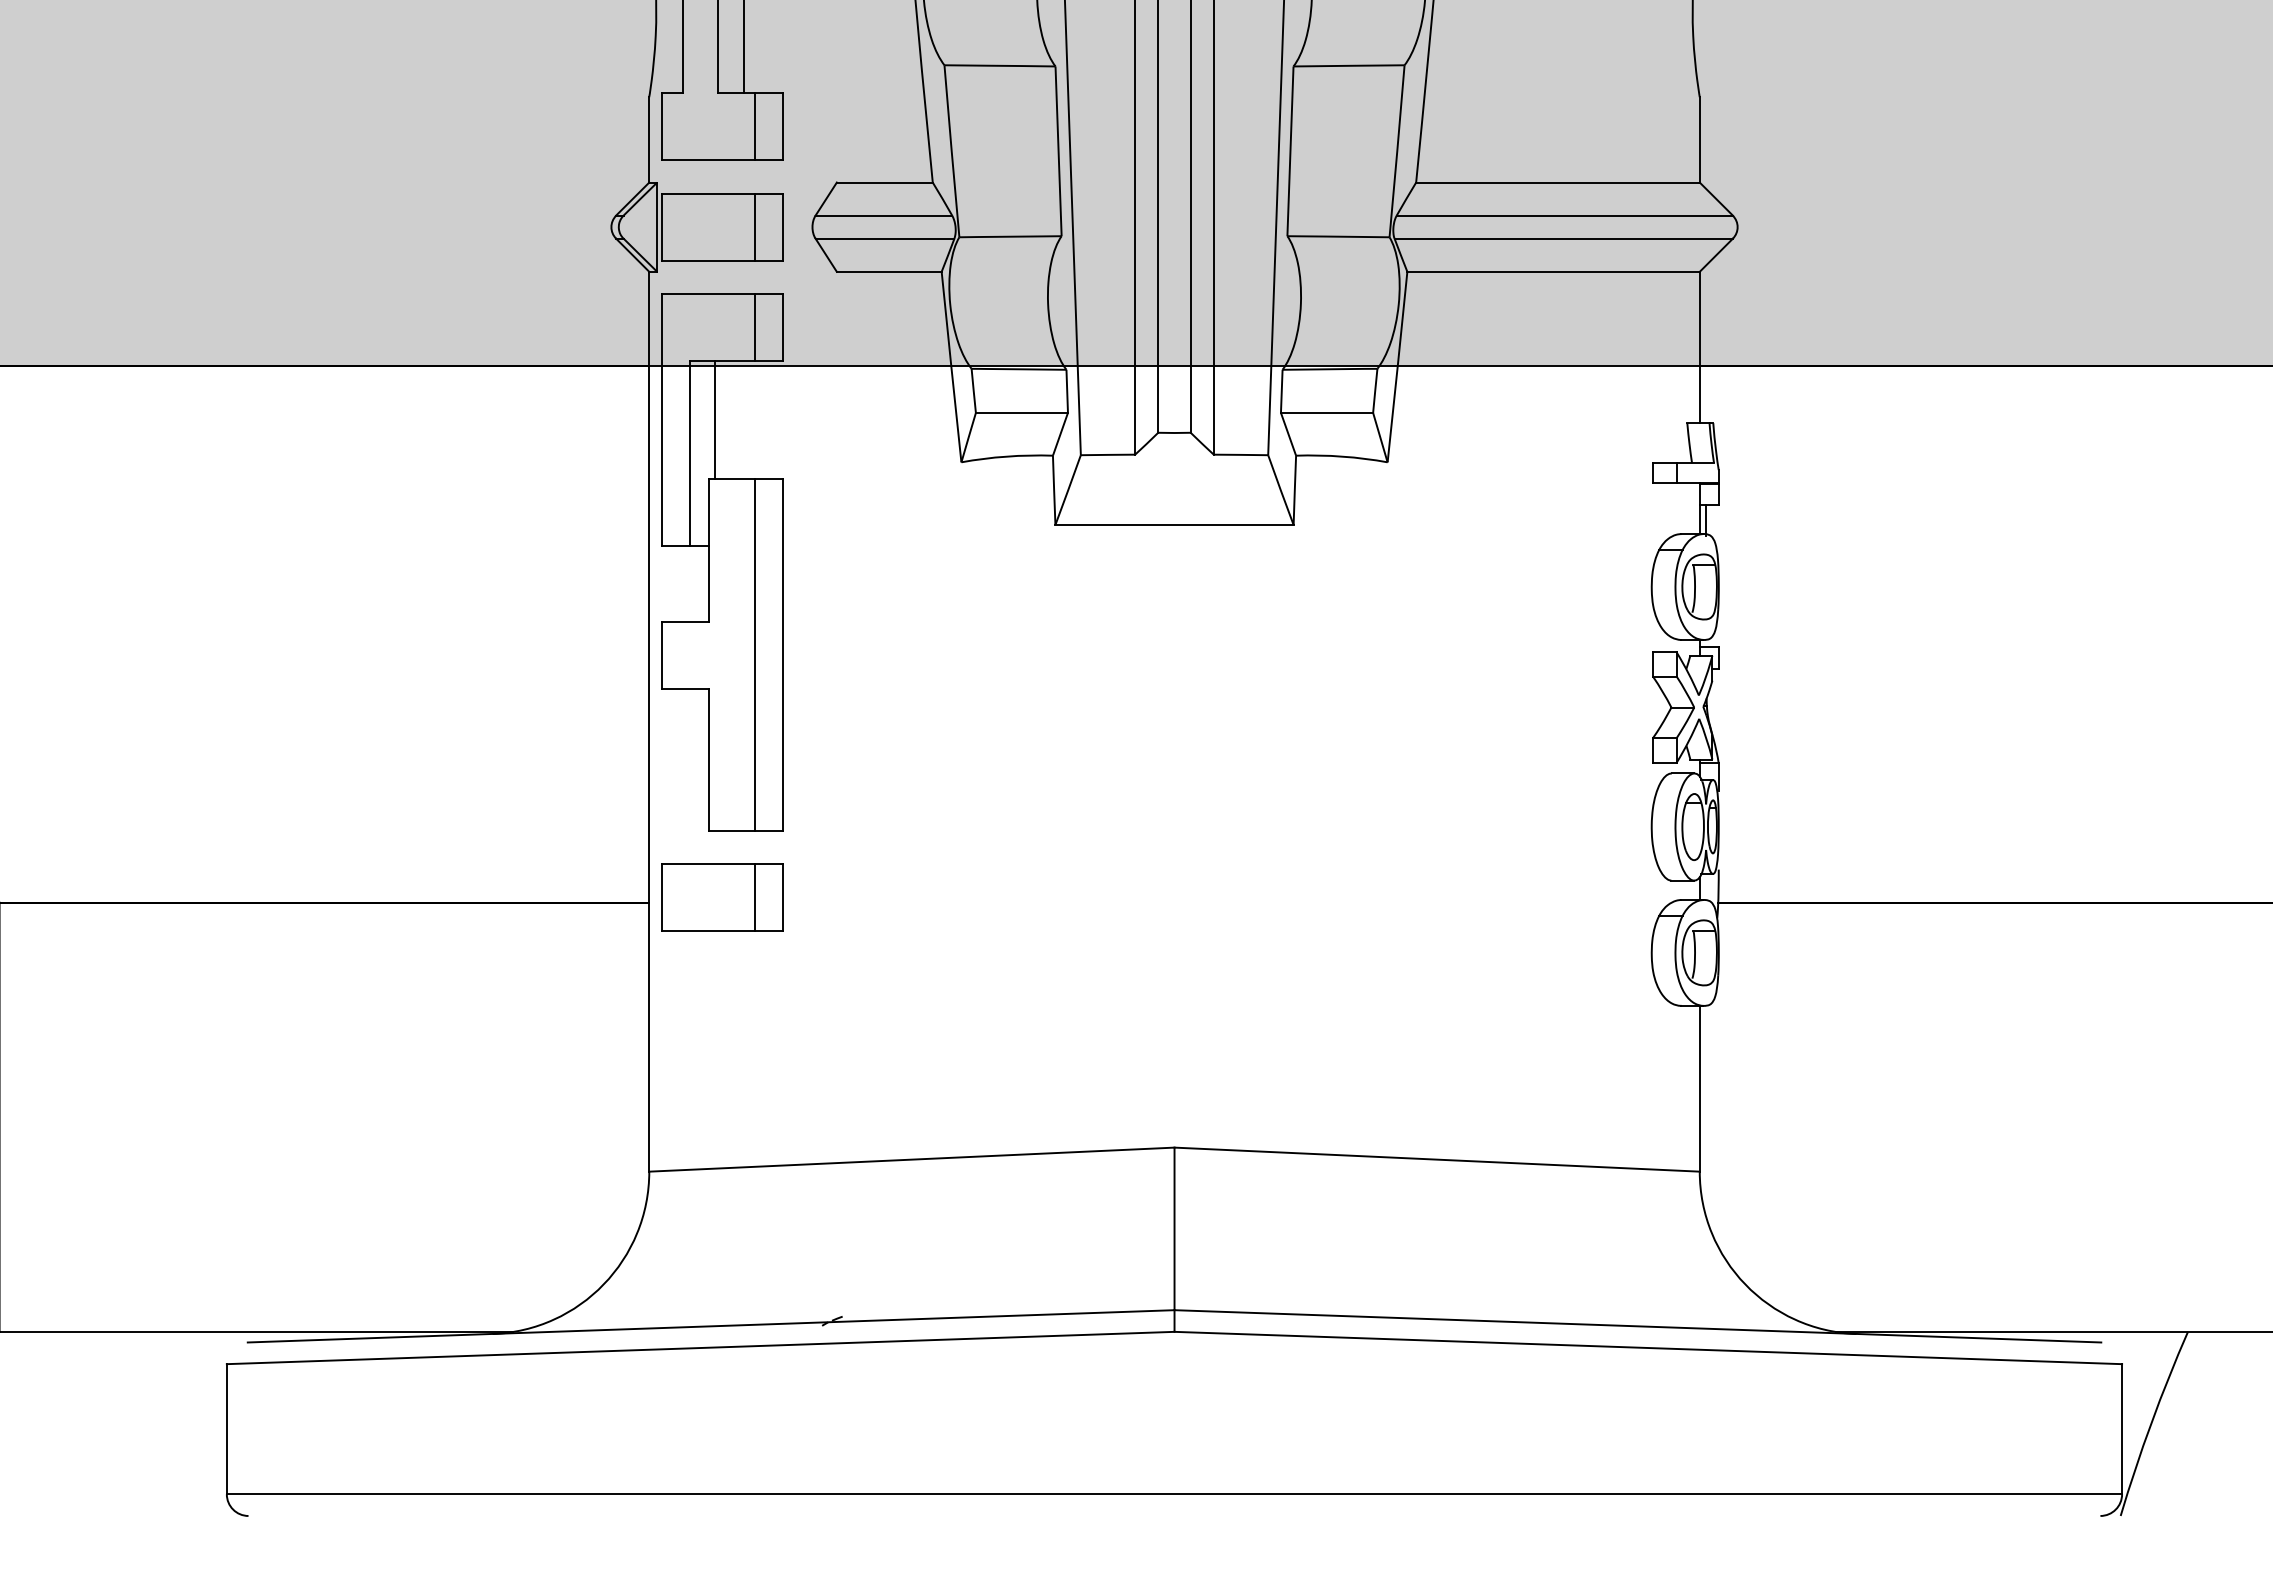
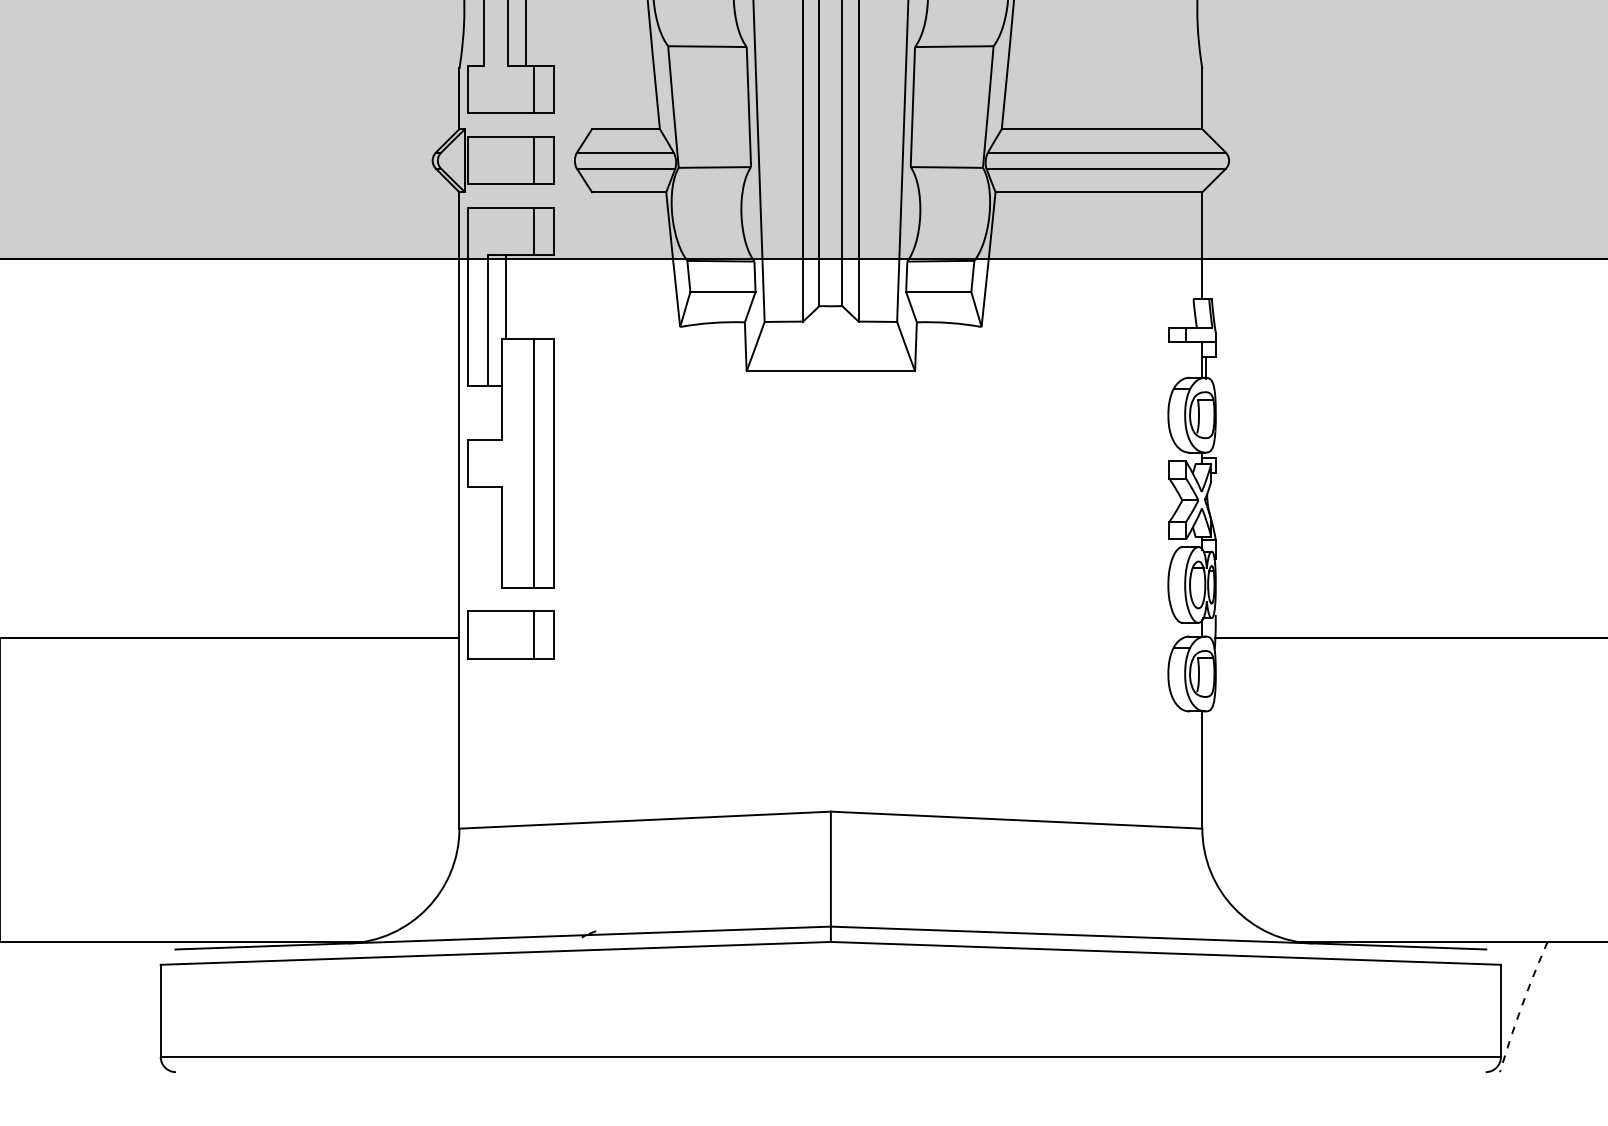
arc: (2151, 1422) -> (1521, 1006), solid -> dashed

